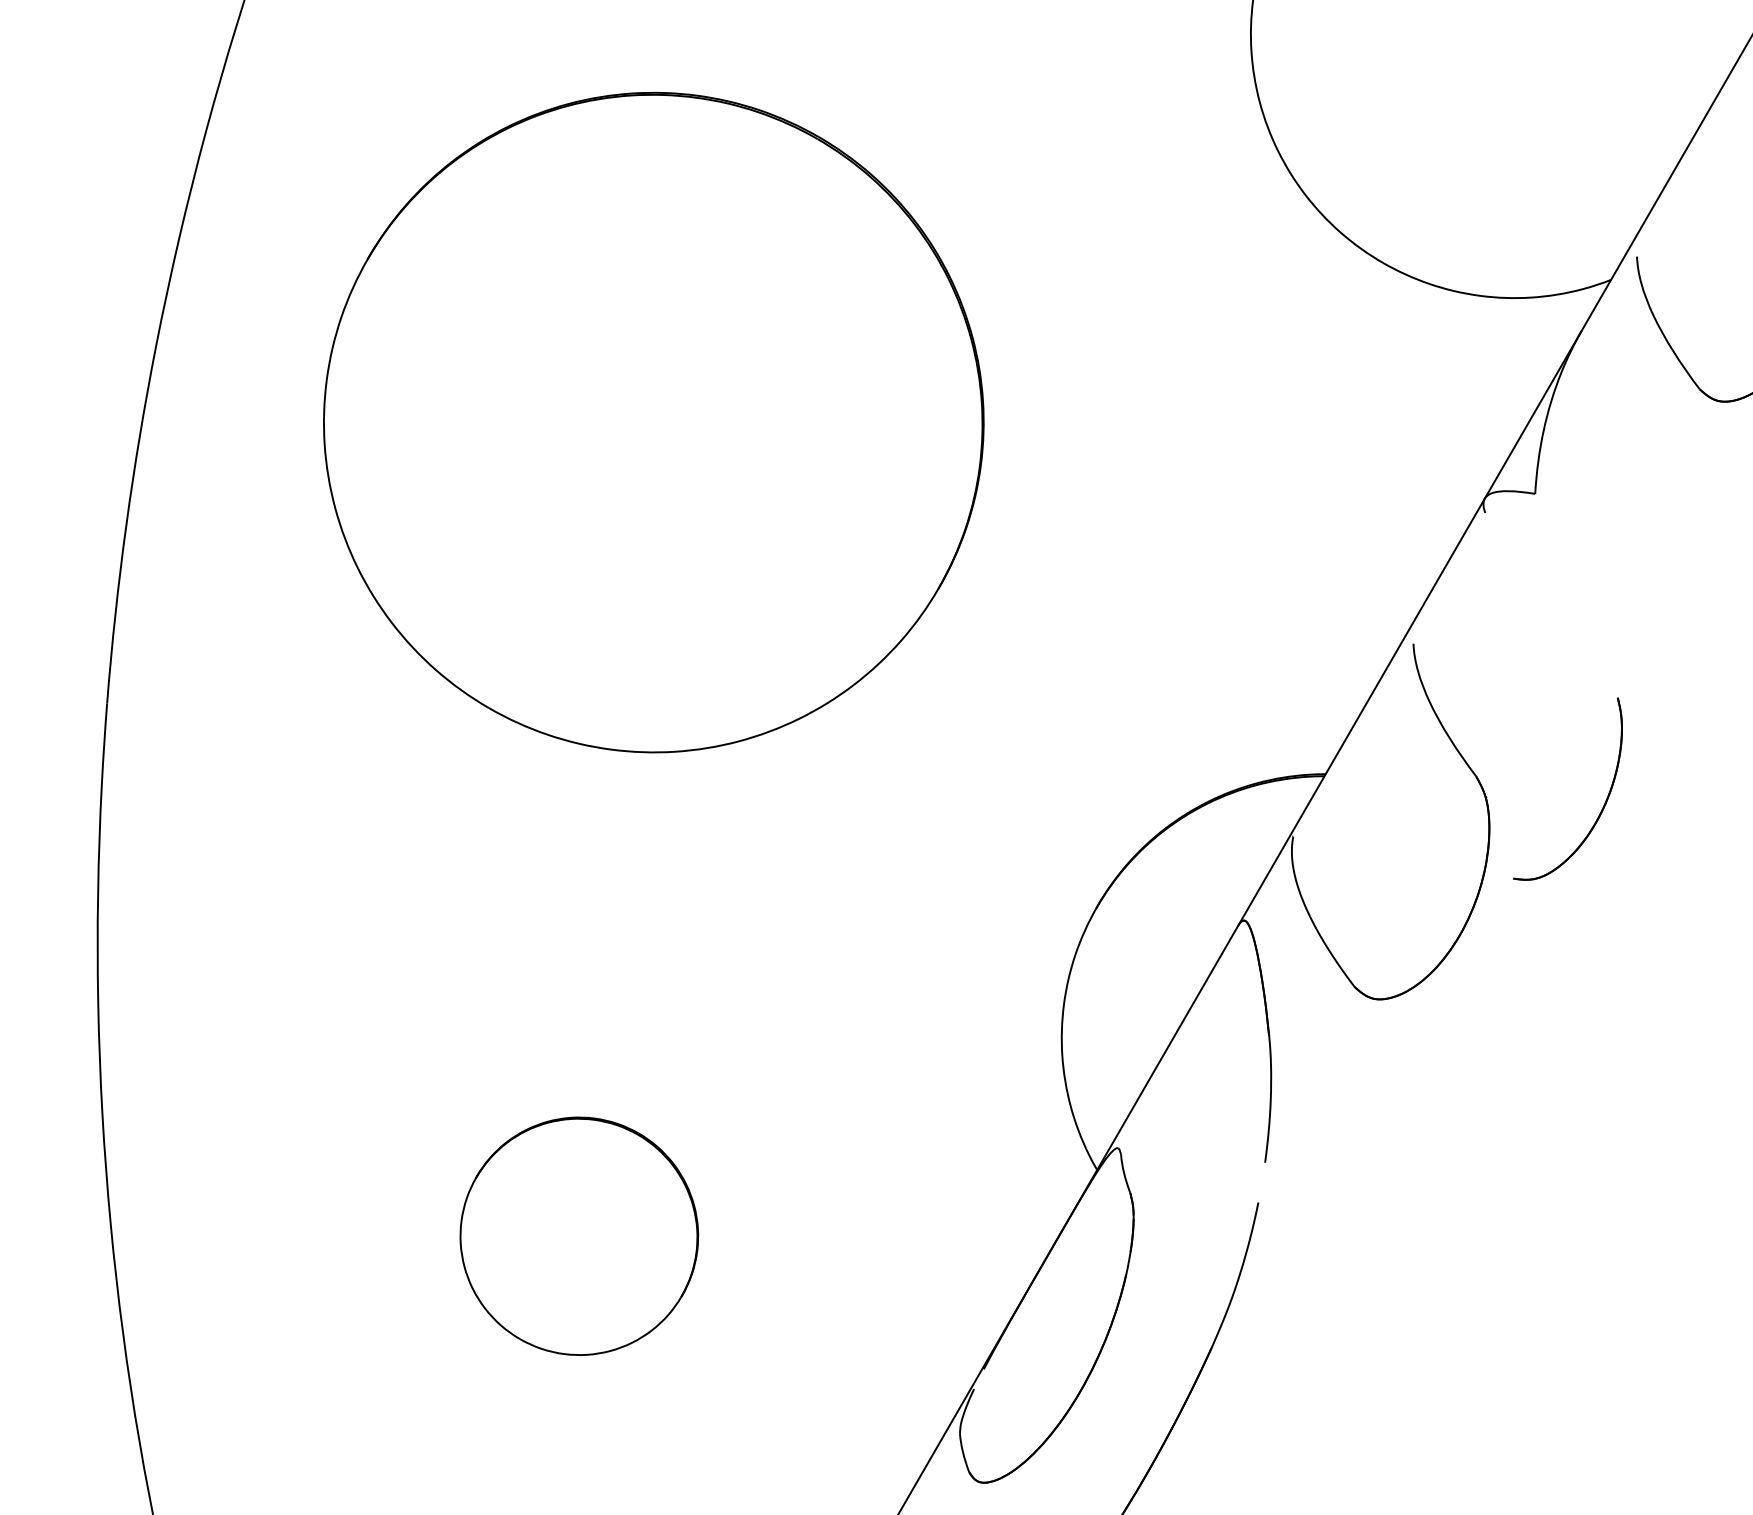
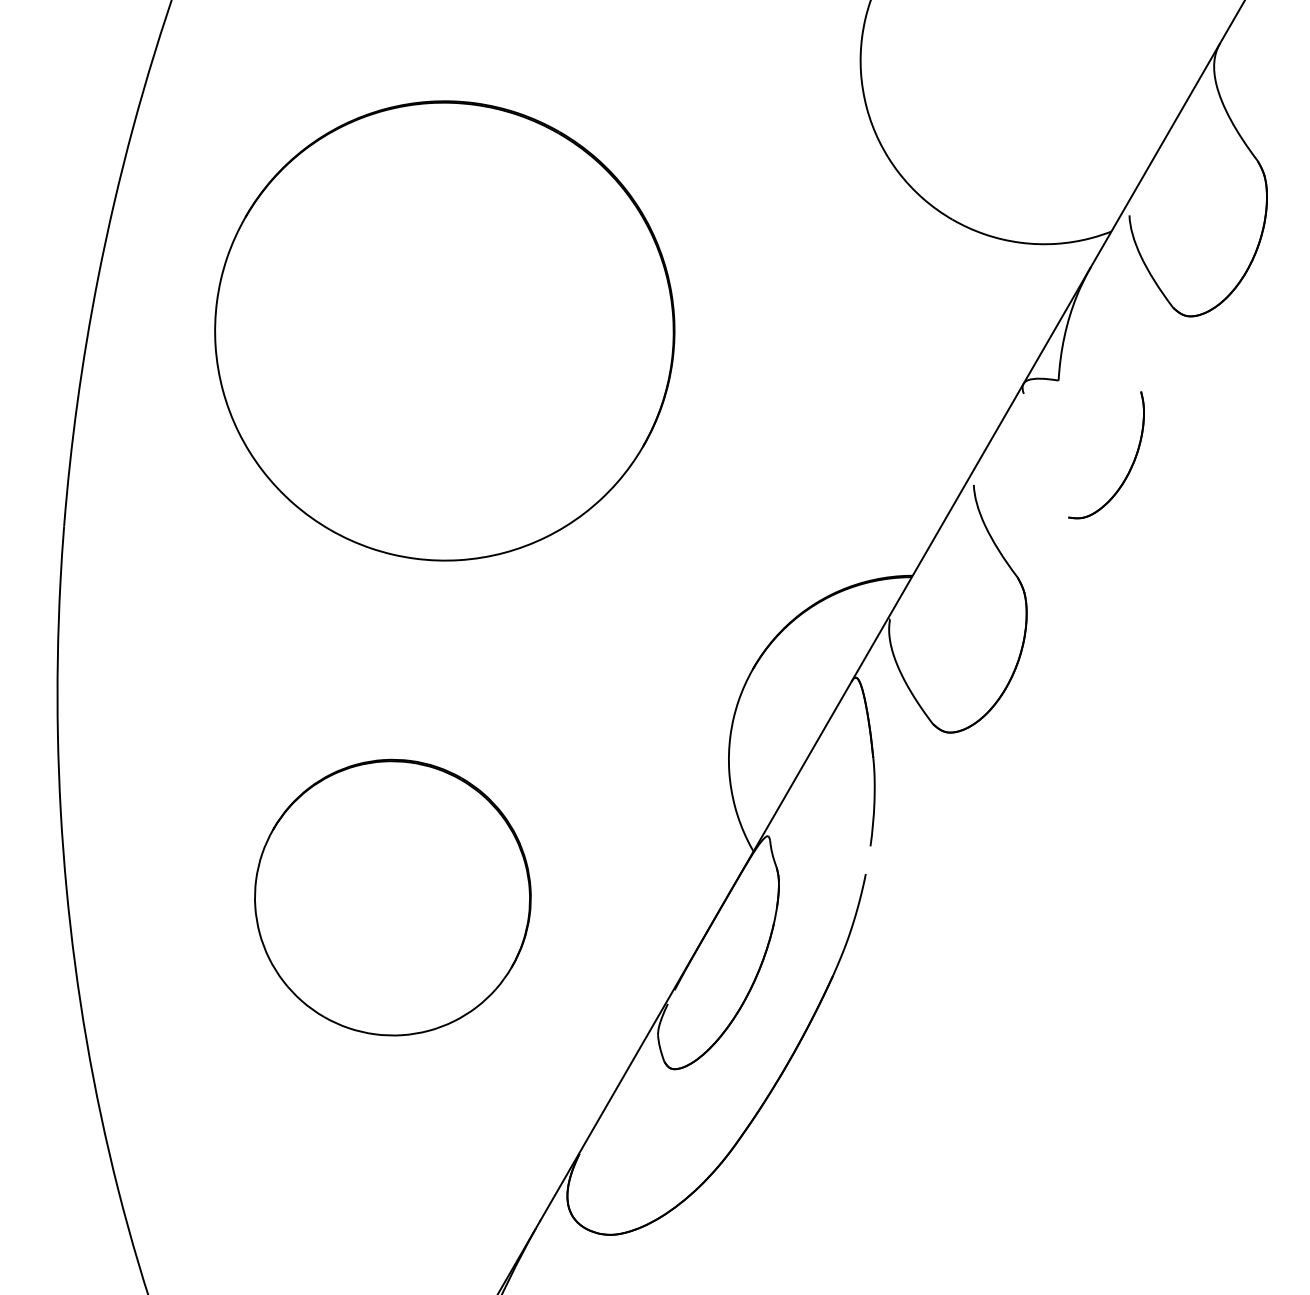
part: (1602, 805) -> (1130, 466), moved
part: (578, 1236) -> (392, 897), size x1.67

